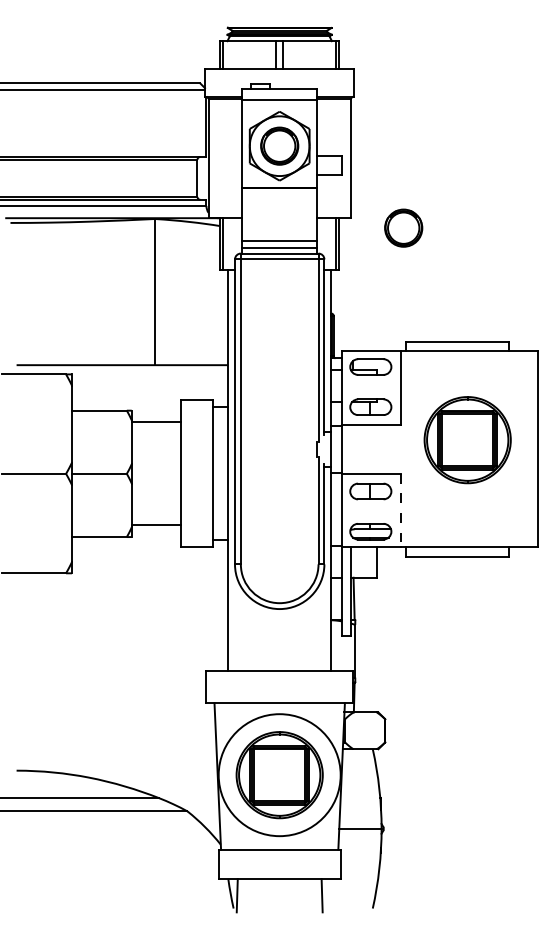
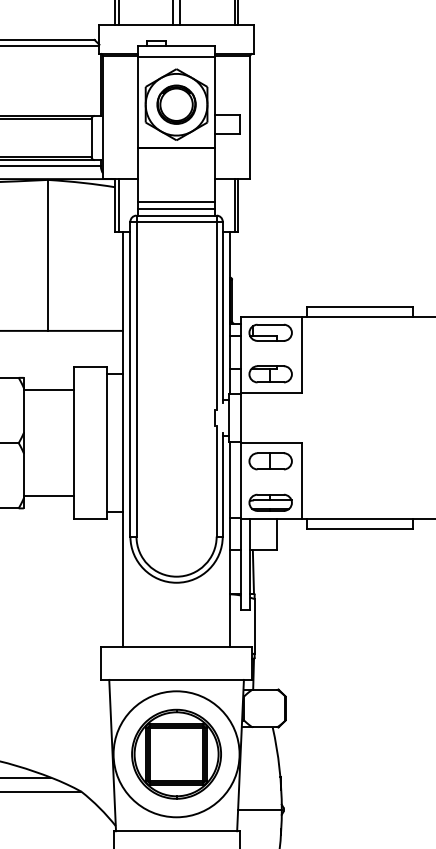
part: (403, 227) -> (304, 188), removed
part: (467, 440) -> (370, 408), removed
line: (401, 510) -> (302, 480), dashed -> solid

